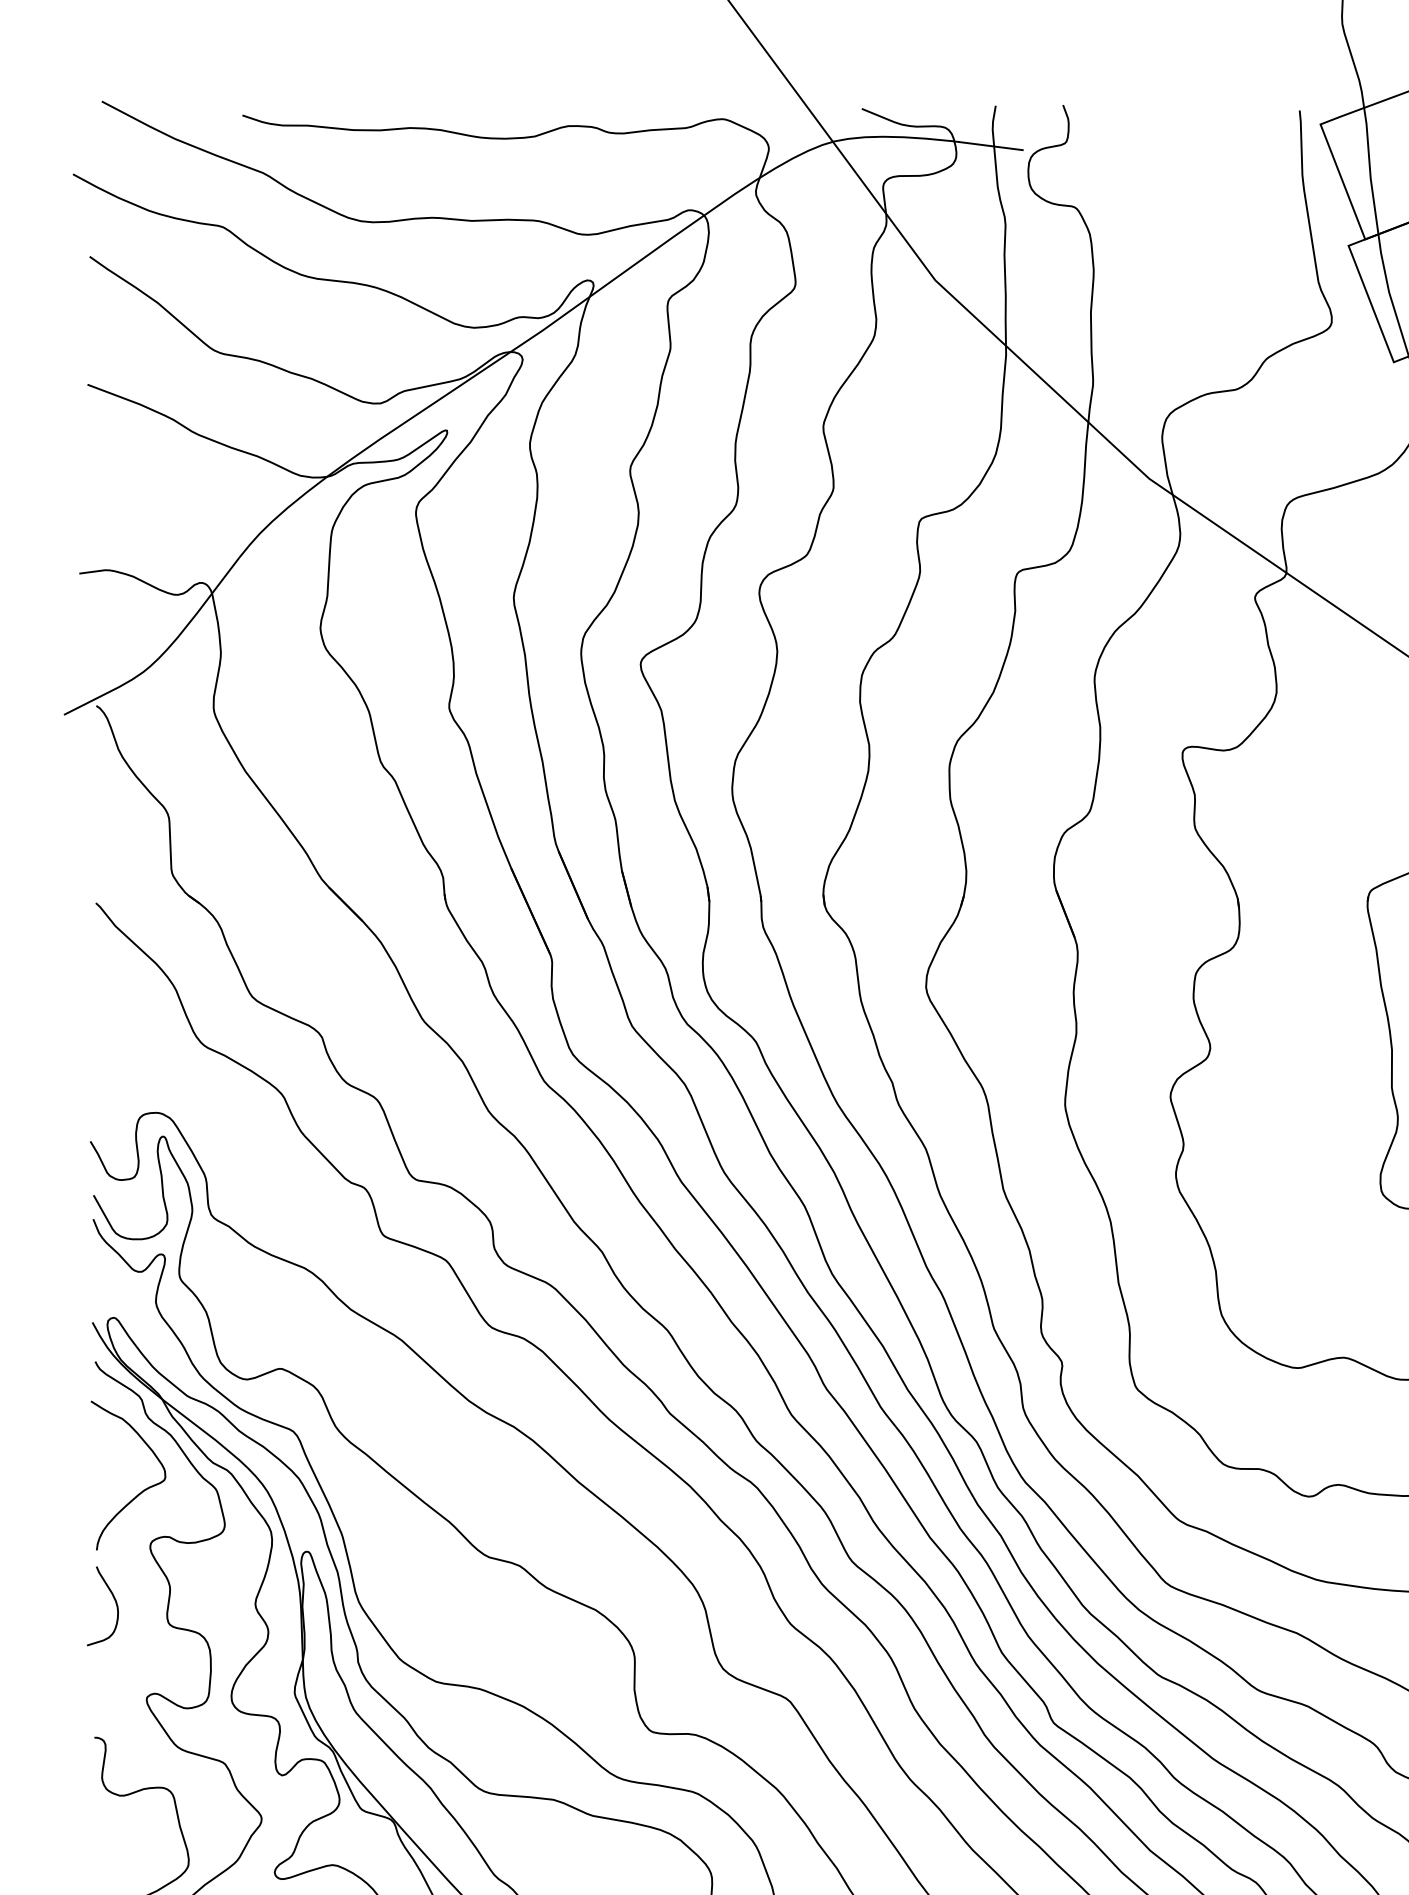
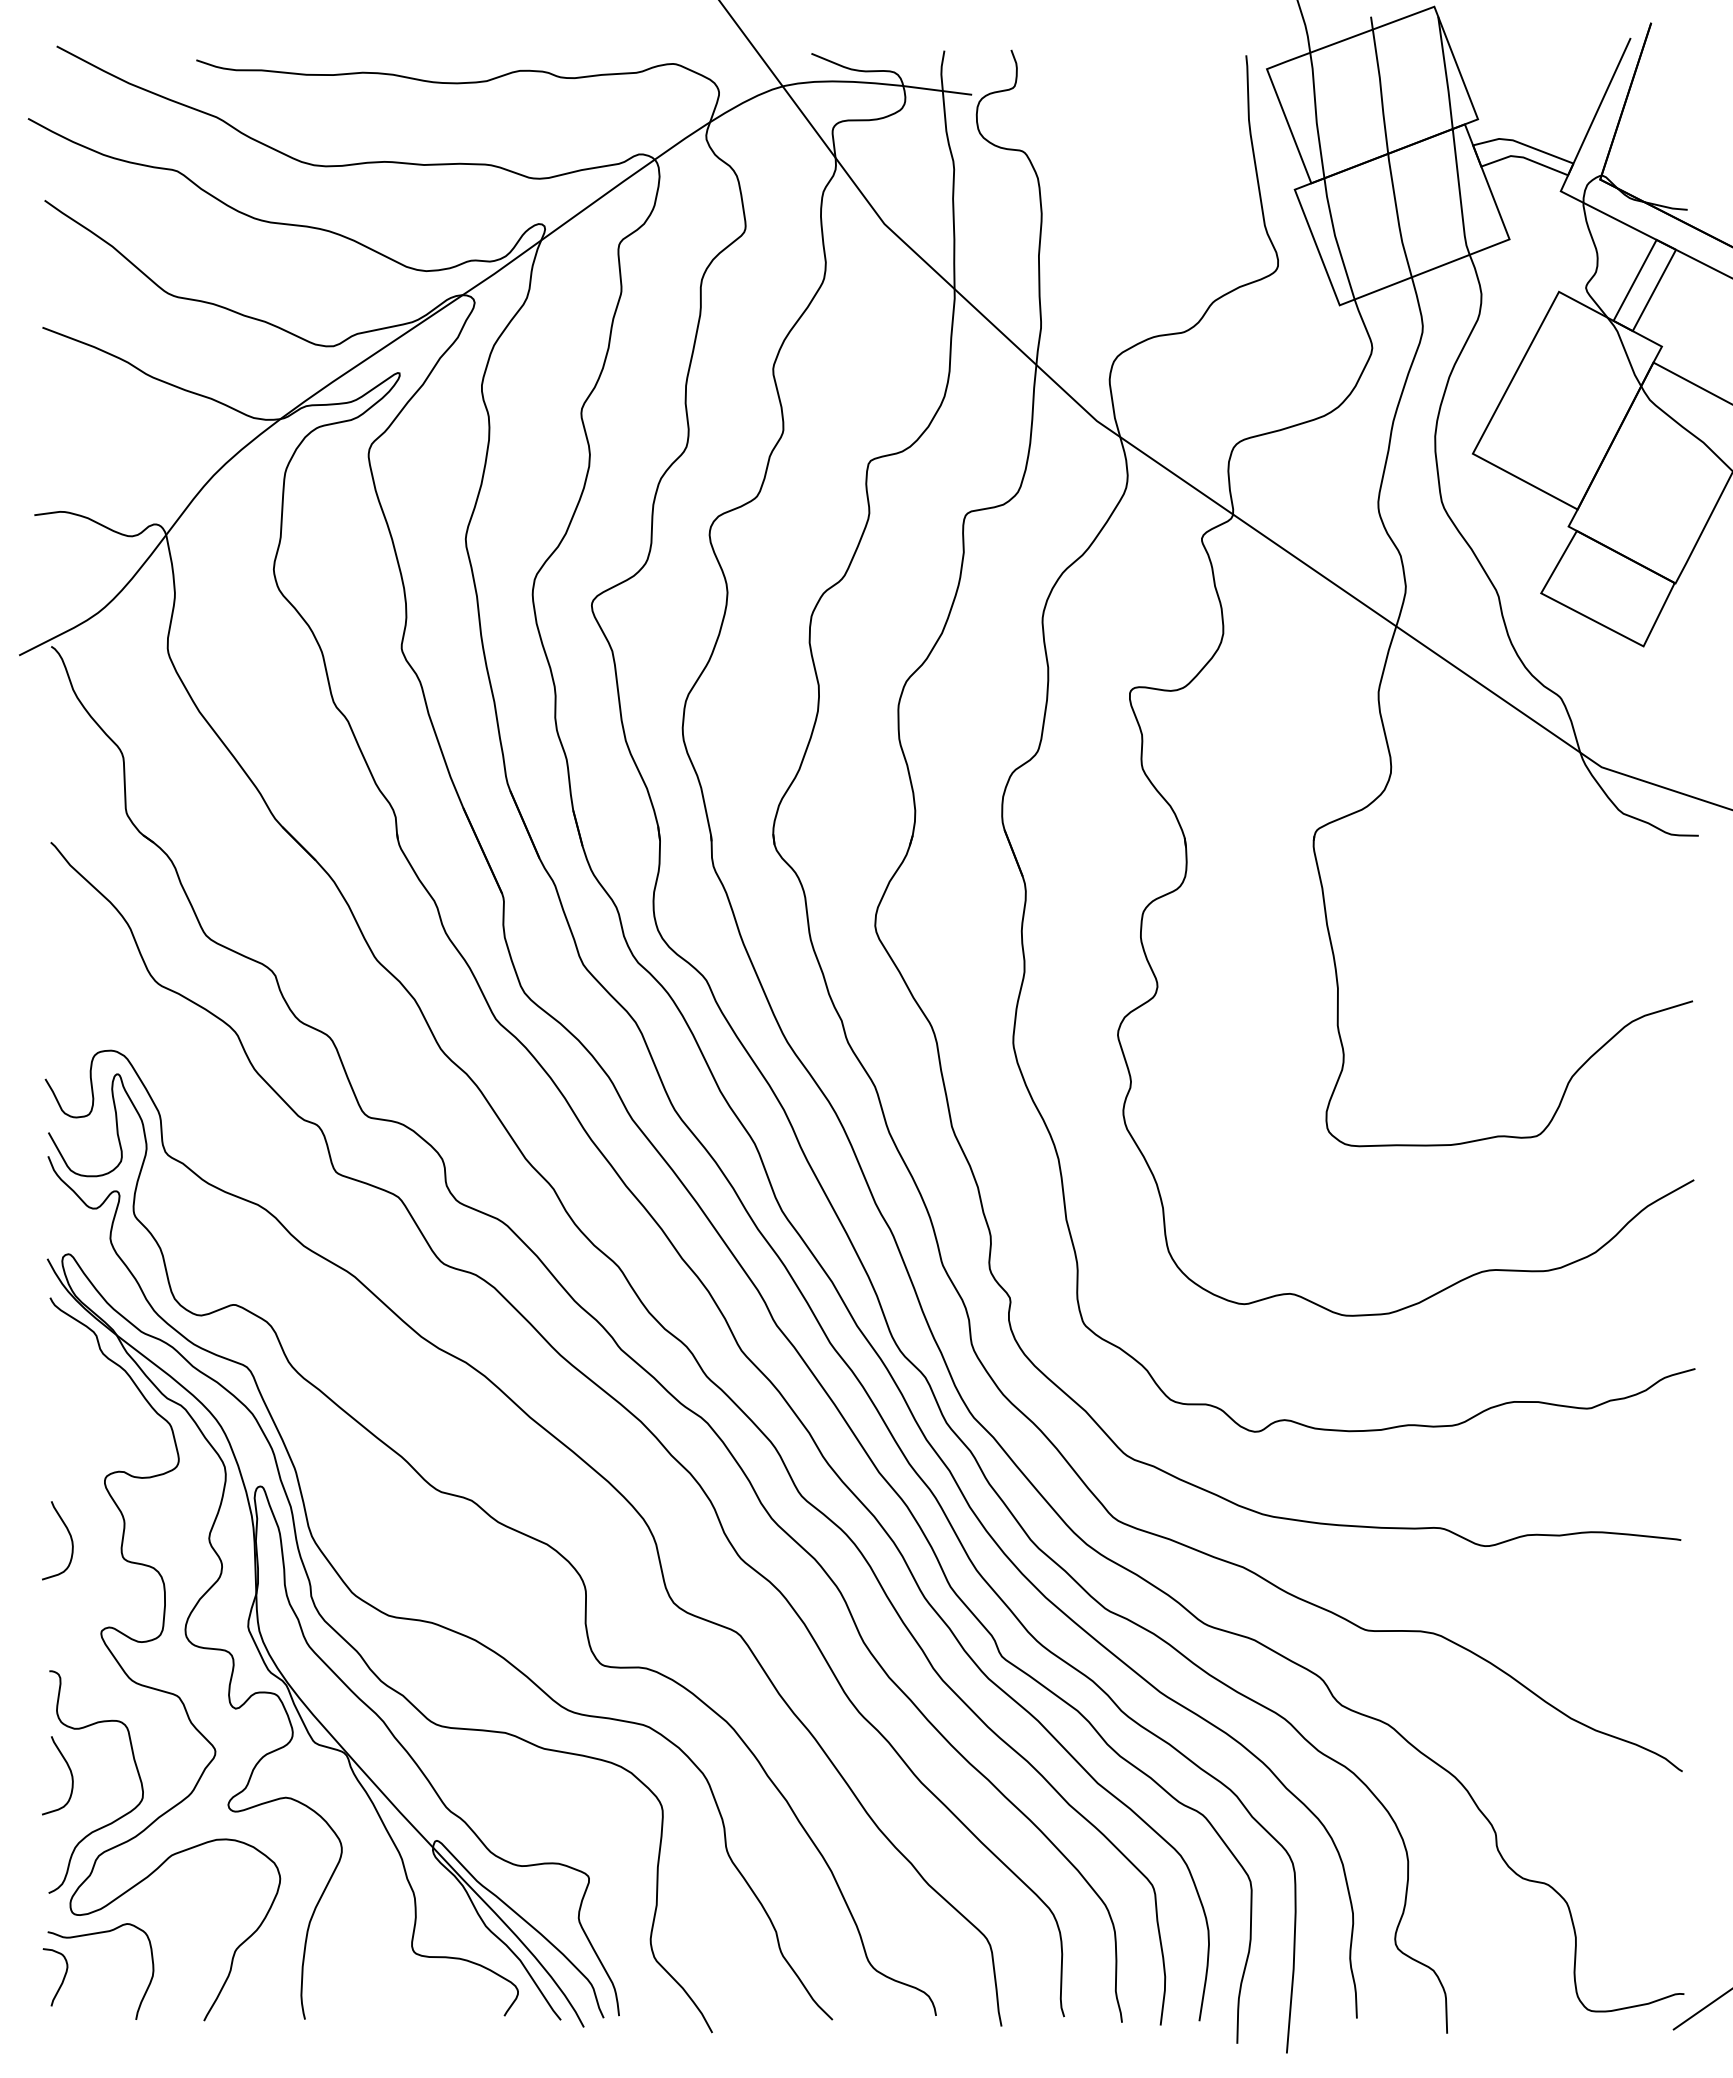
curve: (139, 1492) -> (94, 1427), removed
curve: (114, 1837) -> (69, 1770), added

